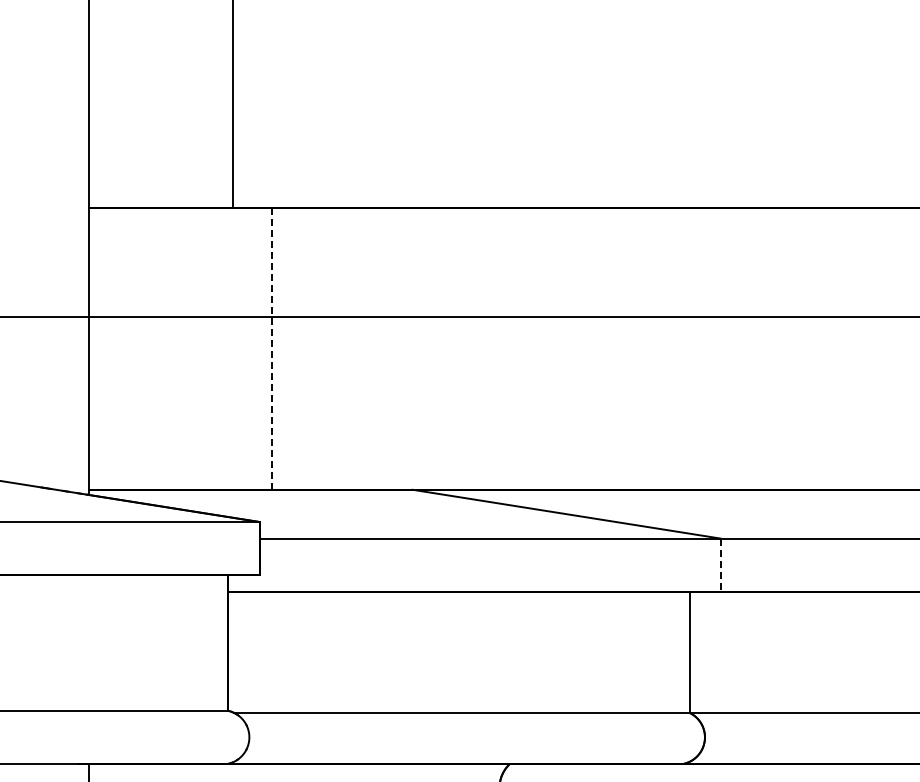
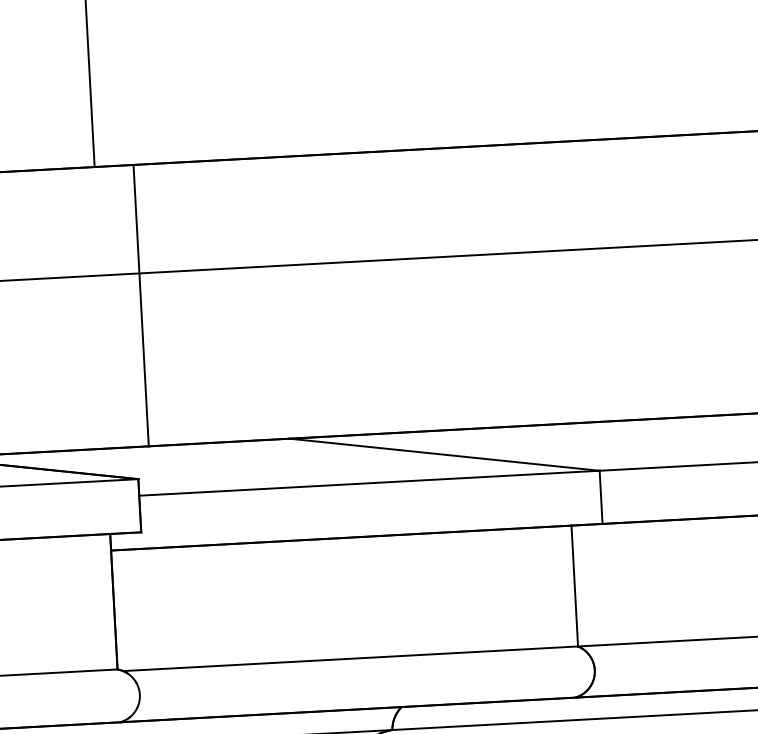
line: (271, 348) -> (140, 305), dashed -> solid
line: (720, 565) -> (601, 497), dashed -> solid

